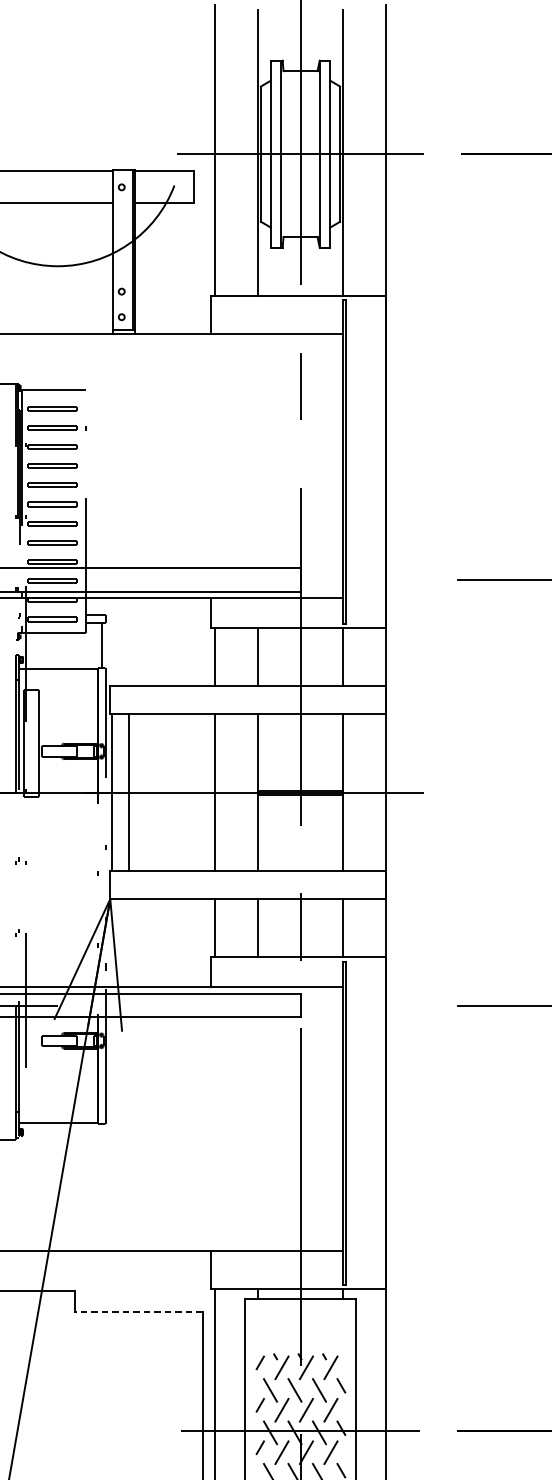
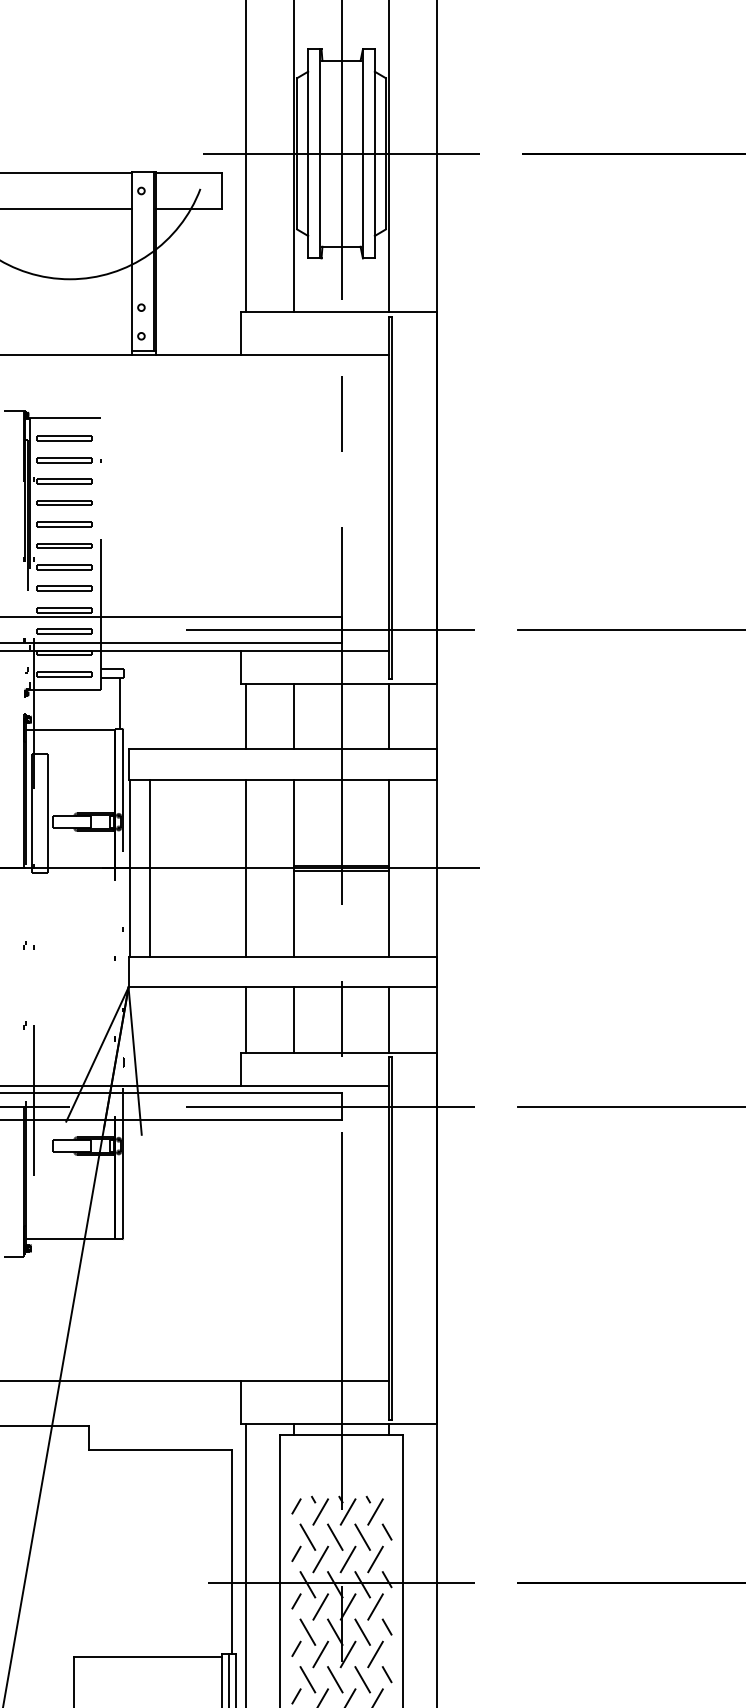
line: (290, 580) -> (330, 630), added
line: (290, 1005) -> (330, 1106), added
line: (138, 1311) -> (160, 1449), dashed -> solid

